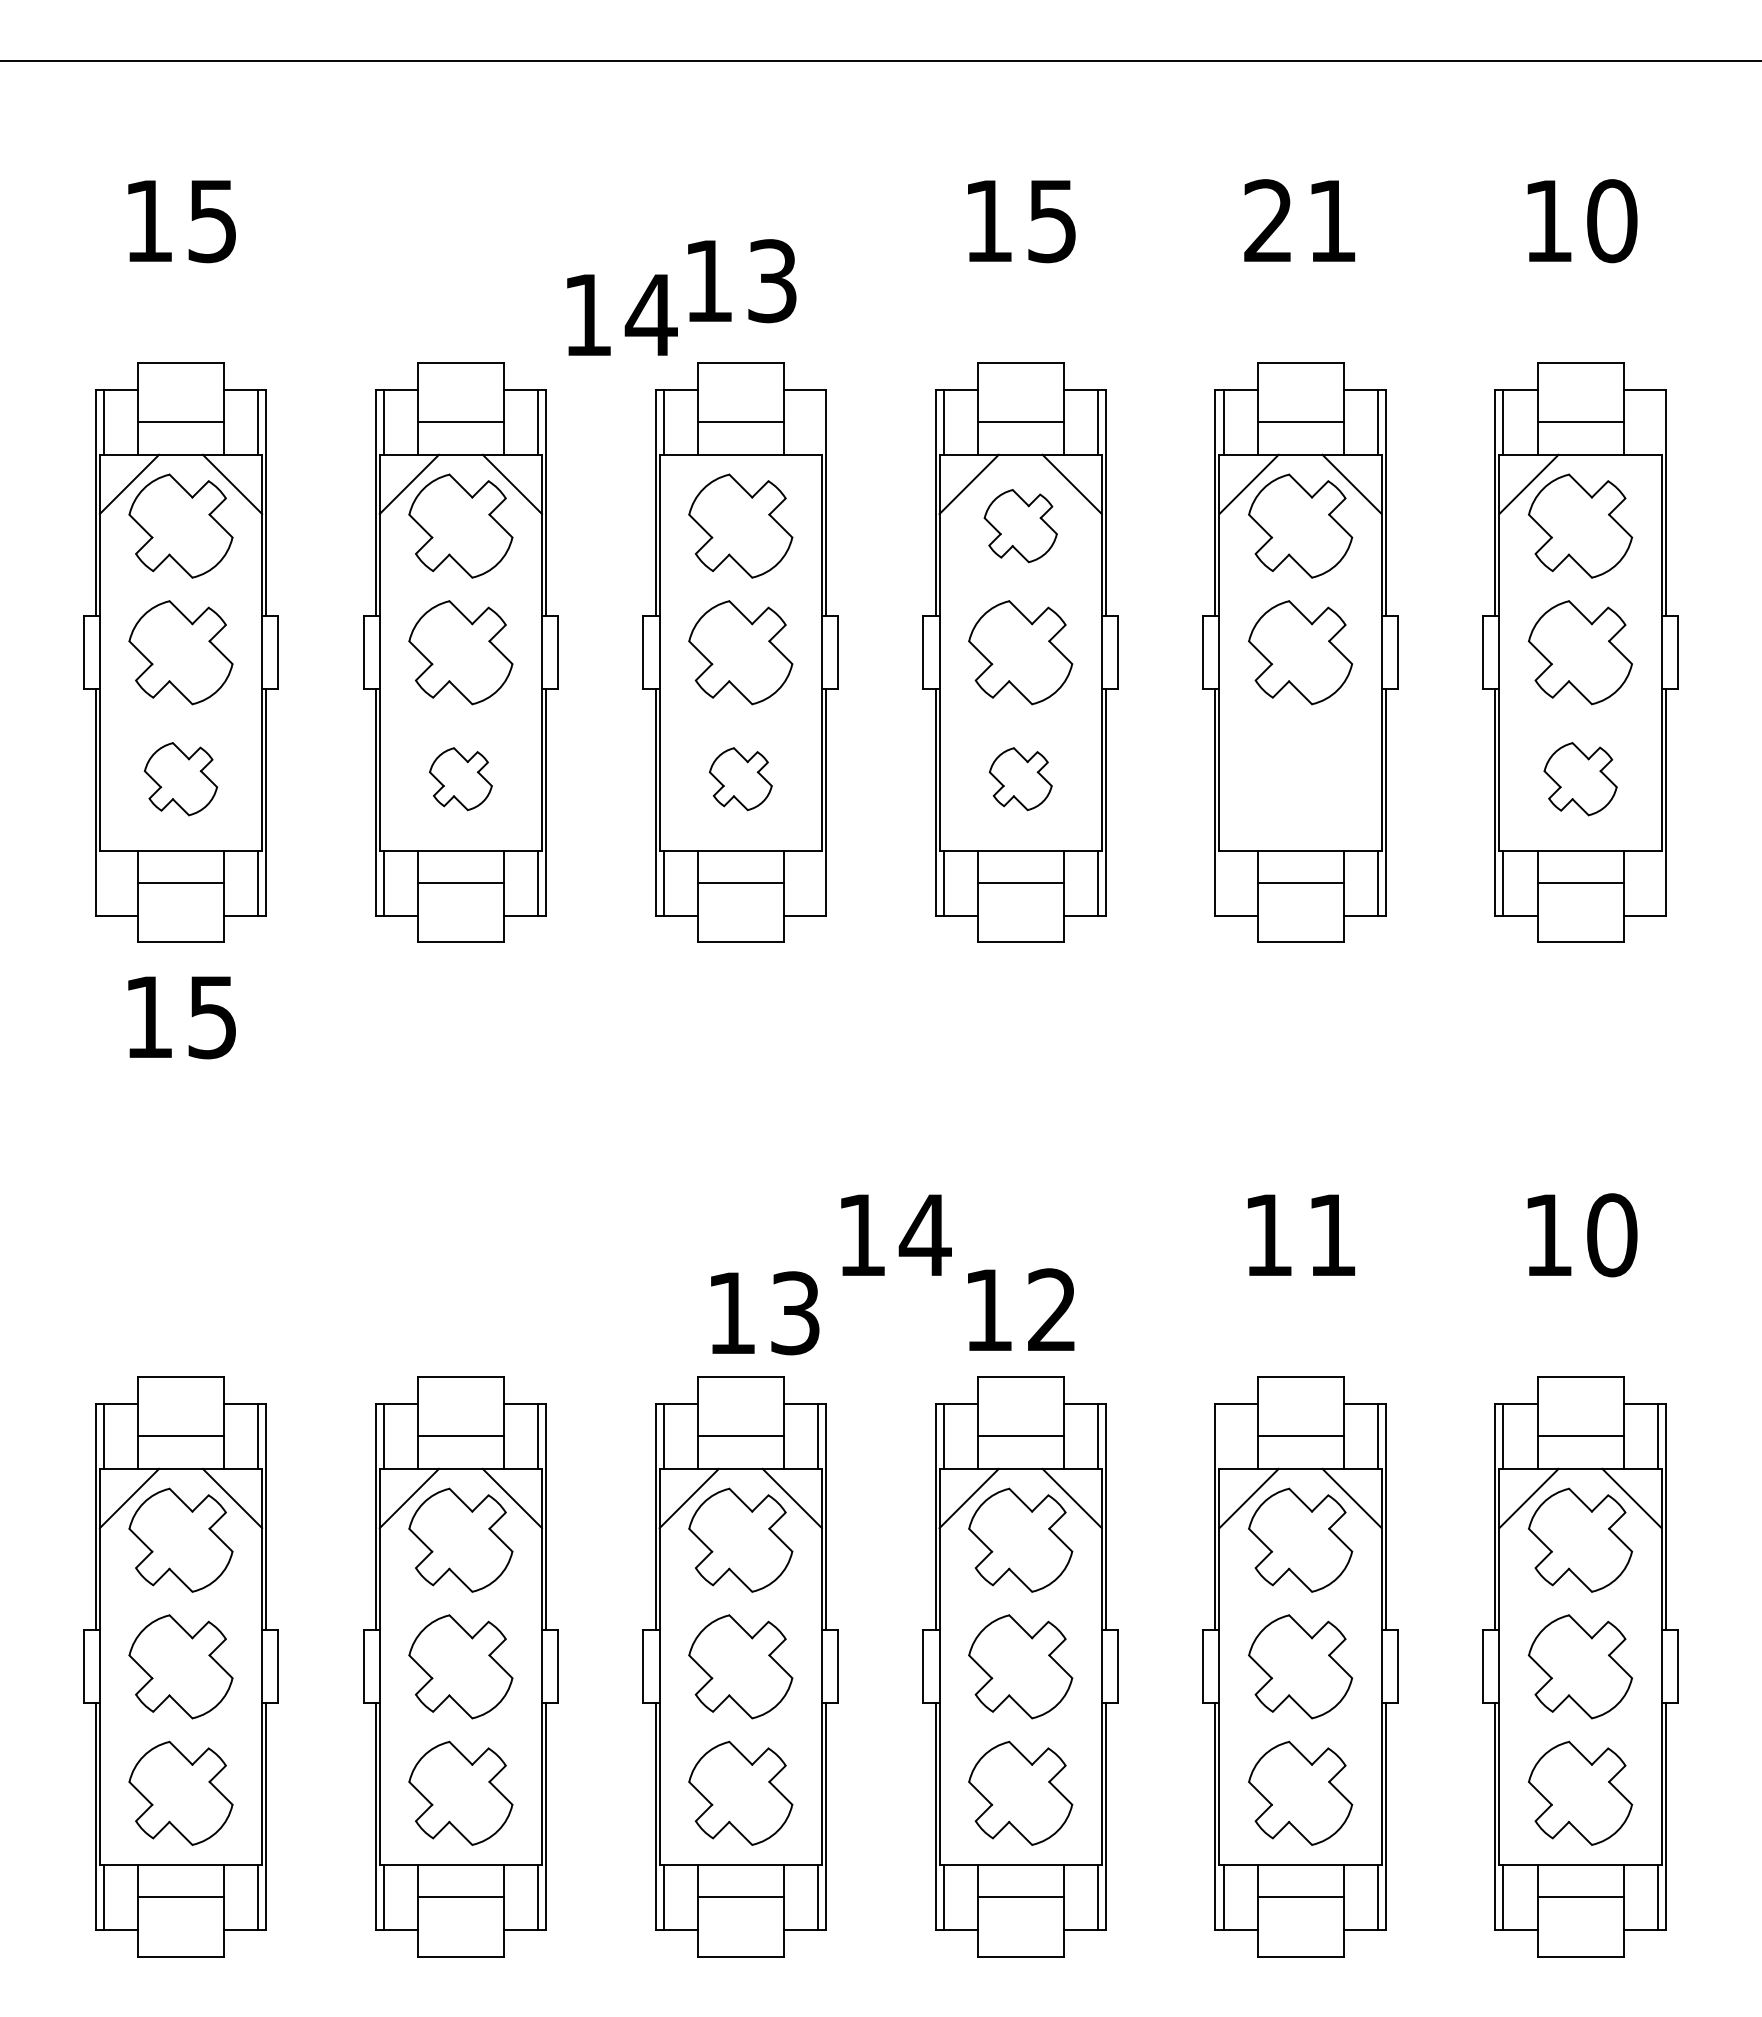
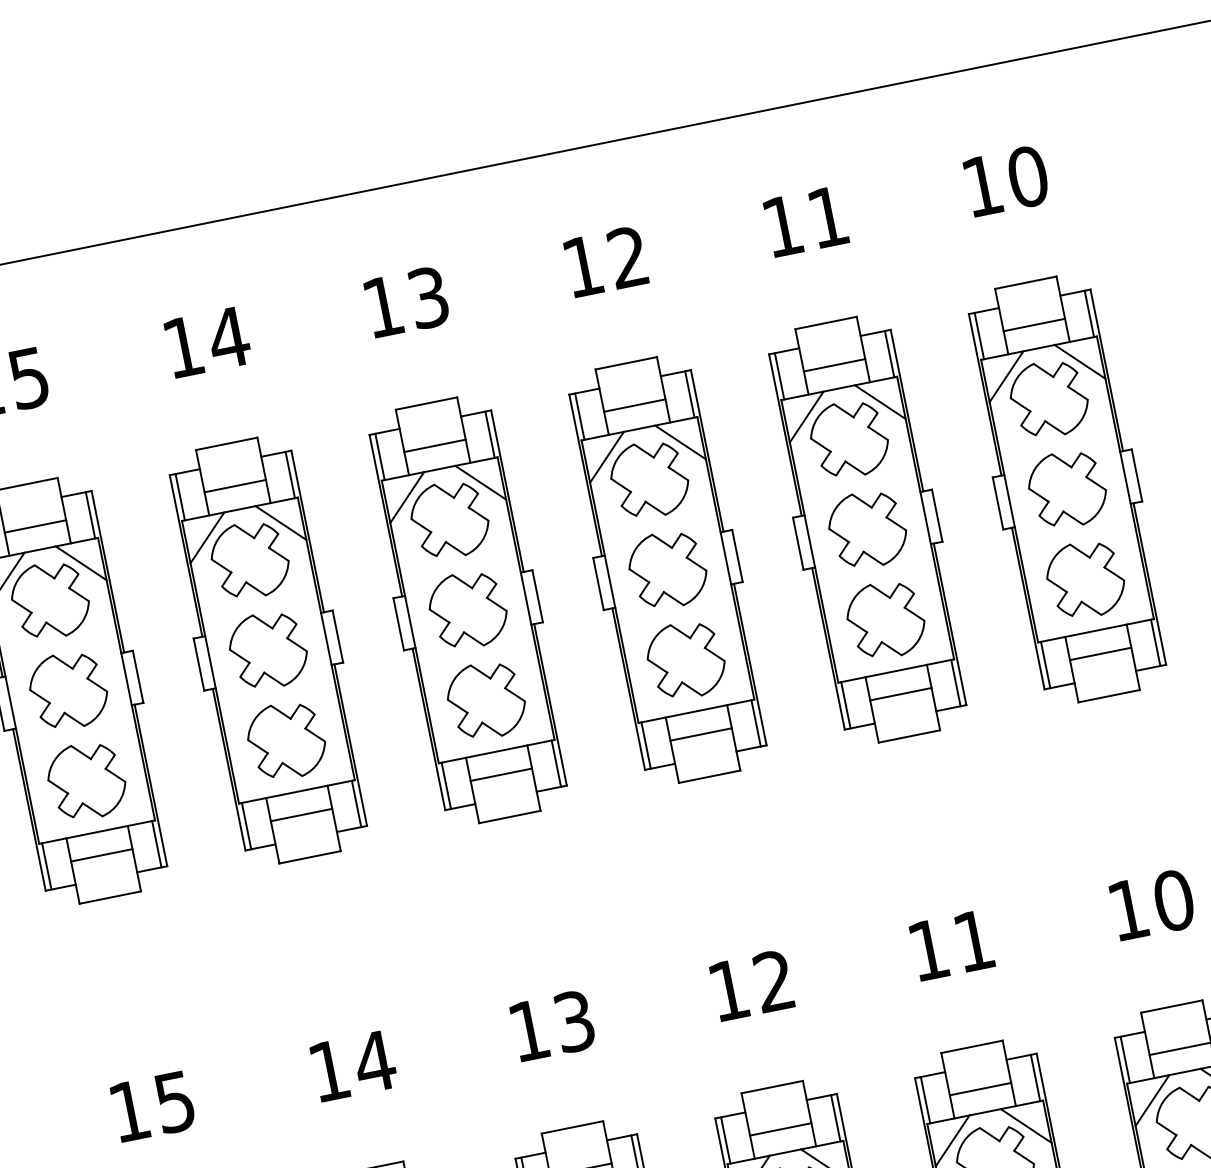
text: (1267, 220) -> (781, 225), 21 -> 11
text: (1051, 221) -> (627, 257), 15 -> 12
text: (742, 281) -> (407, 302), moved
text: (622, 314) -> (208, 341), moved
line: (817, 421) -> (489, 434), added
line: (1657, 421) -> (1089, 313), added
line: (688, 484) -> (406, 497), added
line: (791, 484) -> (480, 482), added
line: (1631, 484) -> (1079, 362), added
part: (1020, 525) -> (649, 479), size x1.43
part: (180, 778) -> (86, 780), size x1.43
part: (460, 778) -> (286, 740), size x1.67
part: (740, 778) -> (486, 700), size x1.67
part: (1020, 778) -> (685, 659), size x1.67
part: (1300, 778) -> (885, 619), added
part: (1580, 778) -> (1085, 579), size x1.43
line: (103, 882) -> (46, 866), added
line: (817, 882) -> (556, 763), added
line: (1223, 882) -> (845, 704), added
line: (1657, 882) -> (1155, 642), added
text: (181, 1017) -> (152, 1106), moved
text: (896, 1234) -> (353, 1065), moved
text: (1021, 1309) -> (752, 985), moved
text: (765, 1313) -> (553, 1025), moved
line: (1223, 1436) -> (925, 1100), added

